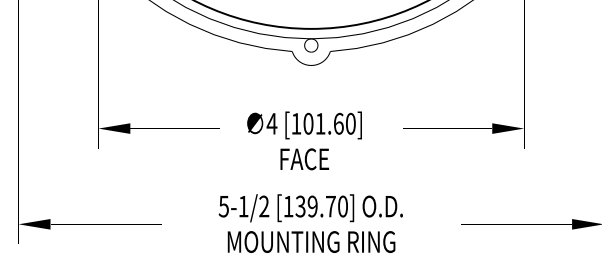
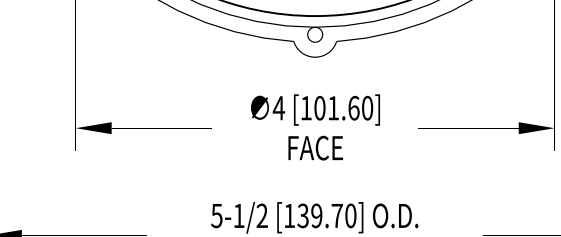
text: (304, 140) -> (315, 126), moved

